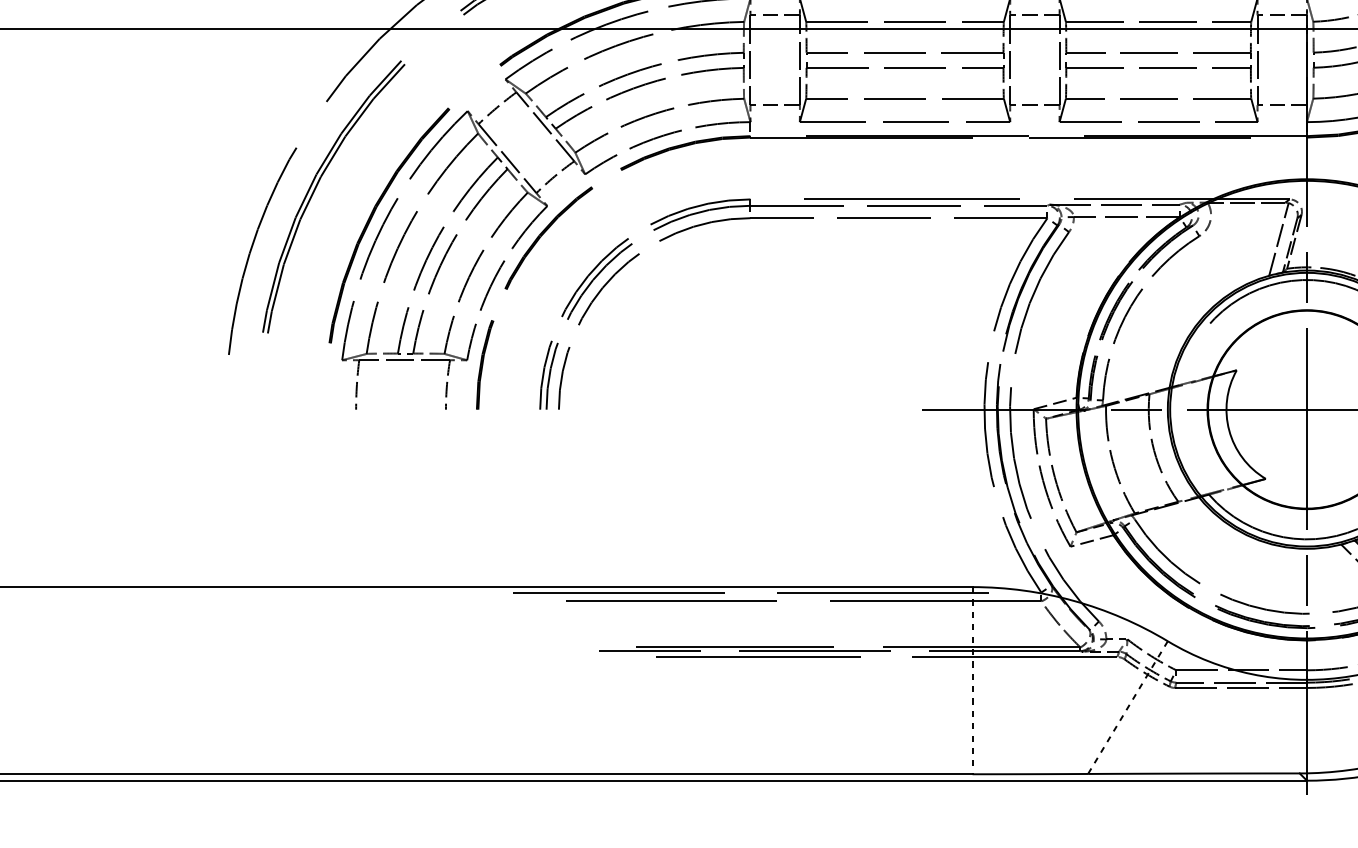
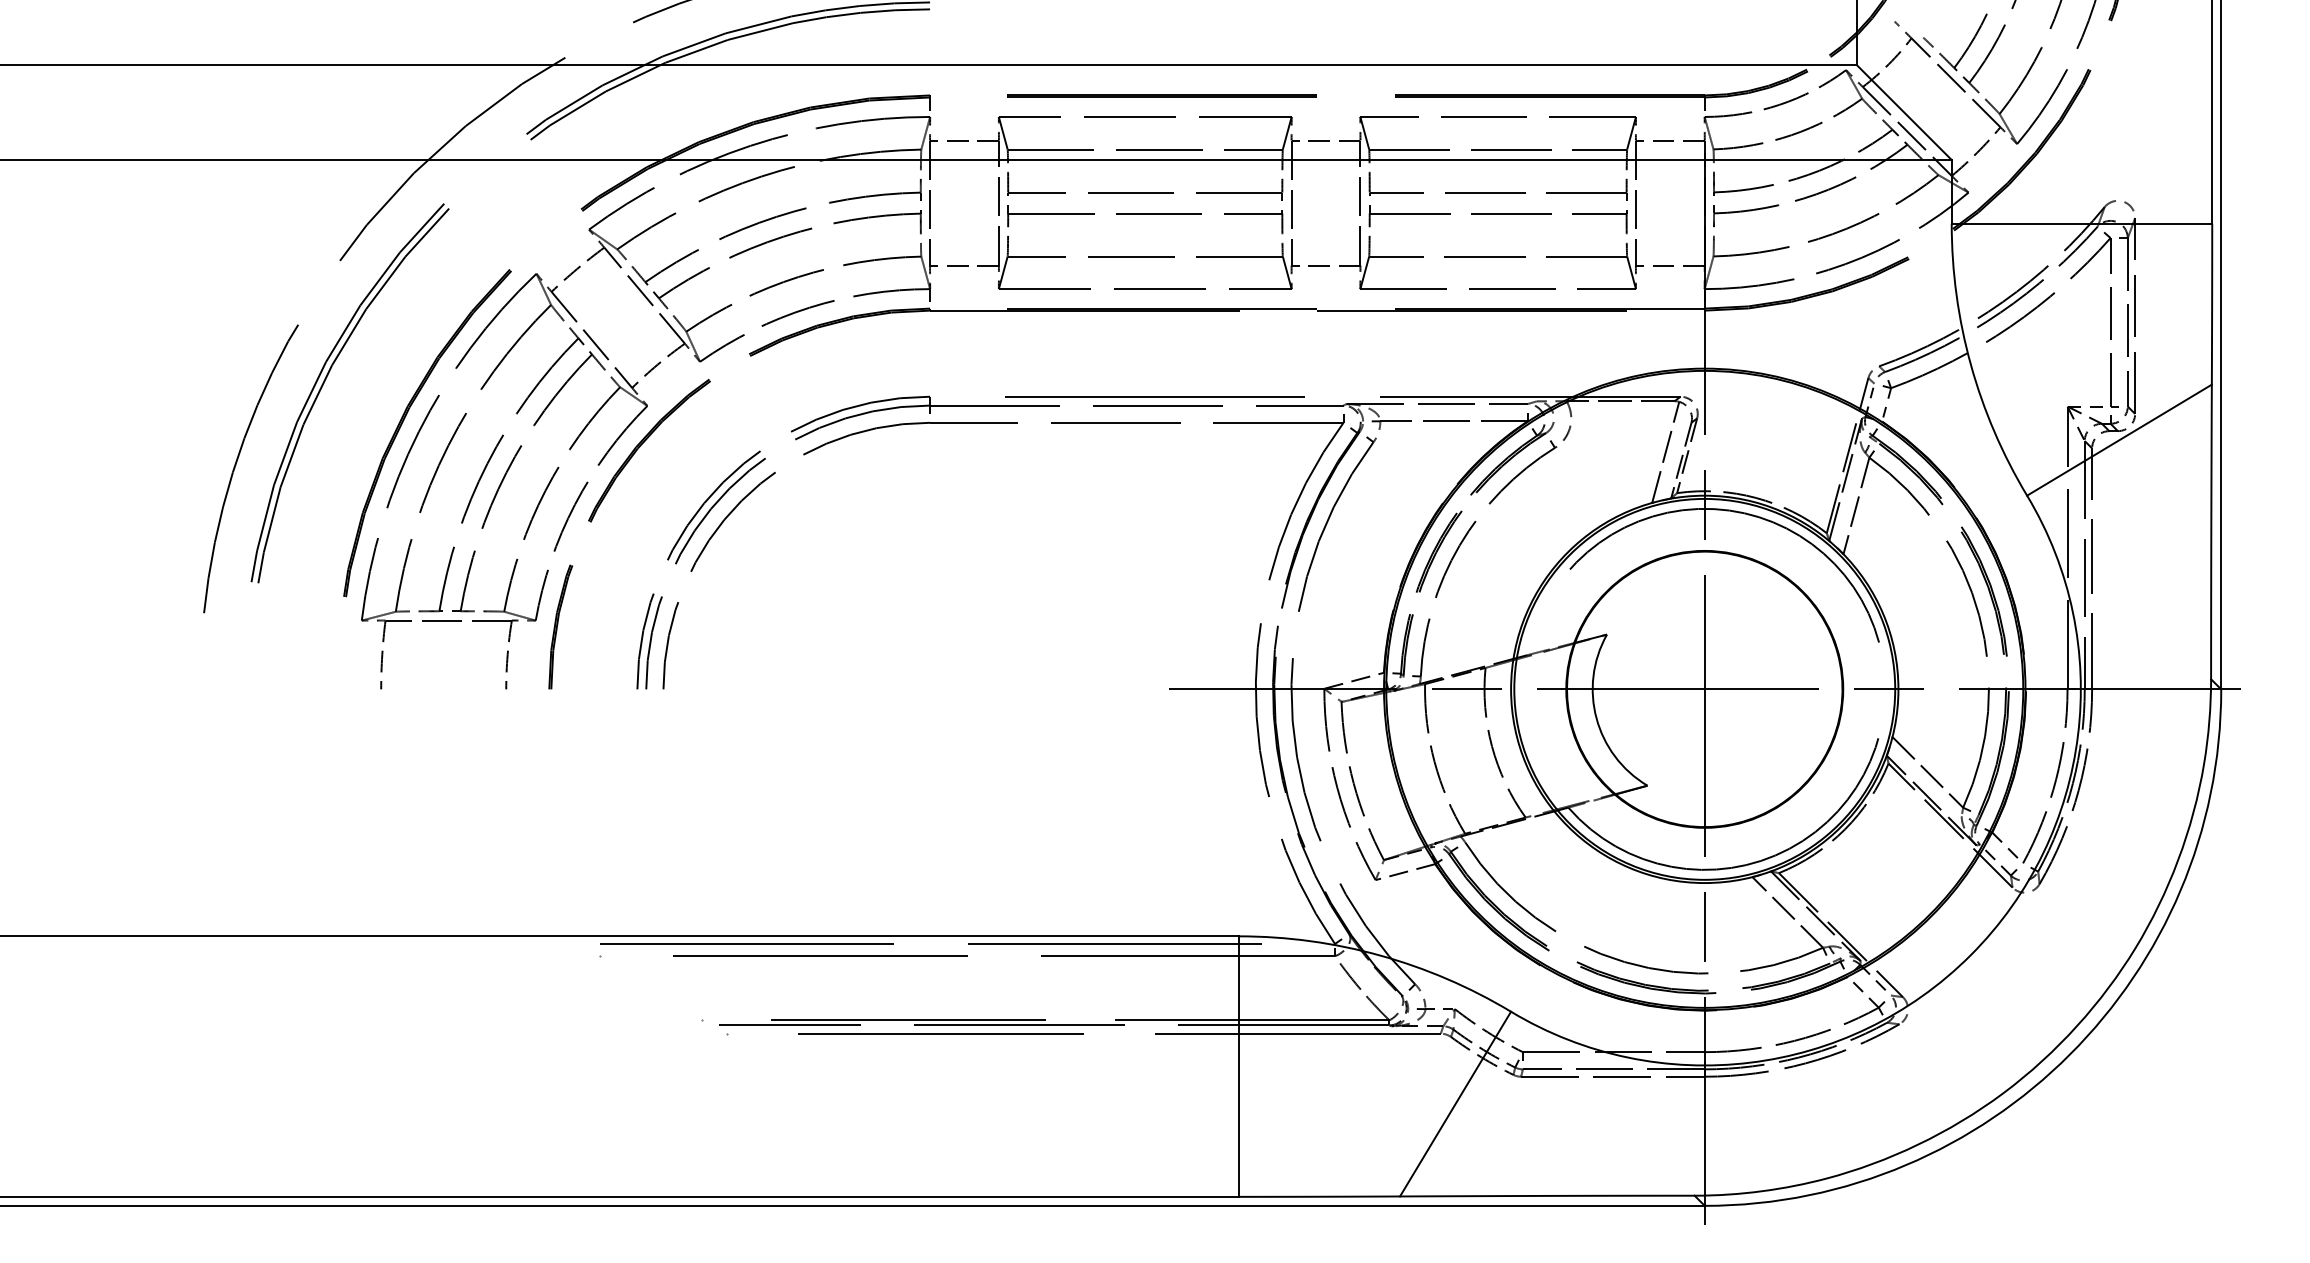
line: (972, 681) -> (1239, 1067), dashed -> solid
line: (1127, 707) -> (1455, 1104), dashed -> solid

